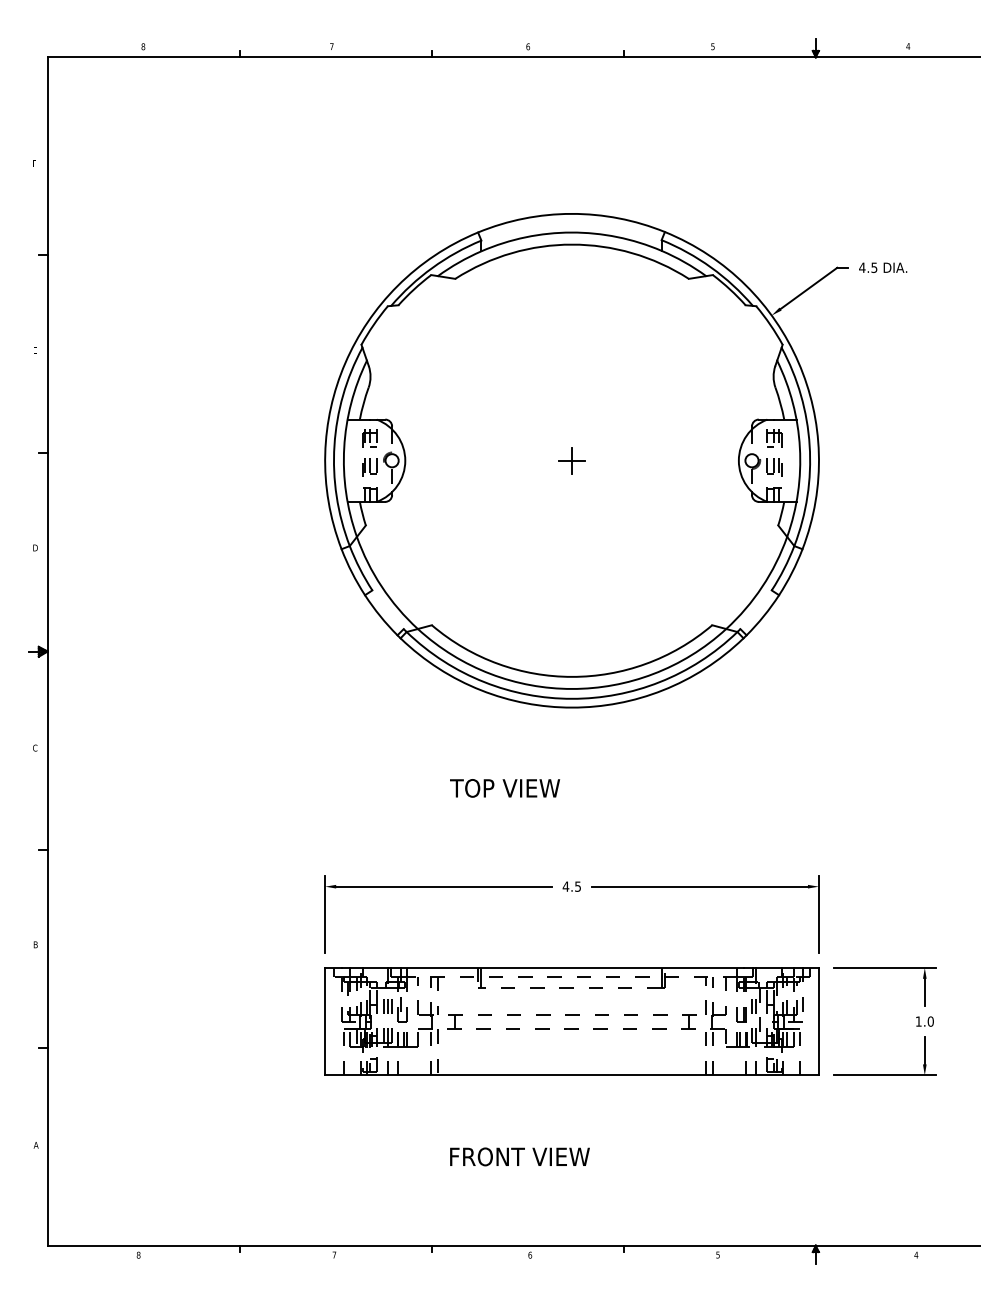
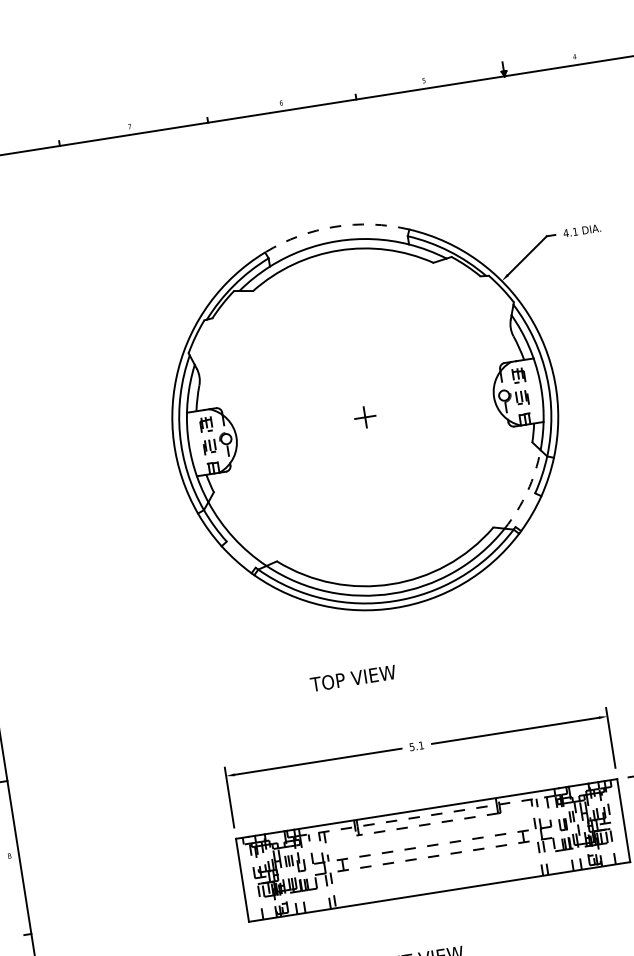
arc: (571, 213) -> (334, 226), solid -> dashed
text: (874, 267) -> (575, 231), 4.5 -> 4.1
arc: (762, 586) -> (527, 491), solid -> dashed
text: (571, 886) -> (416, 746), 4.5 -> 5.1

